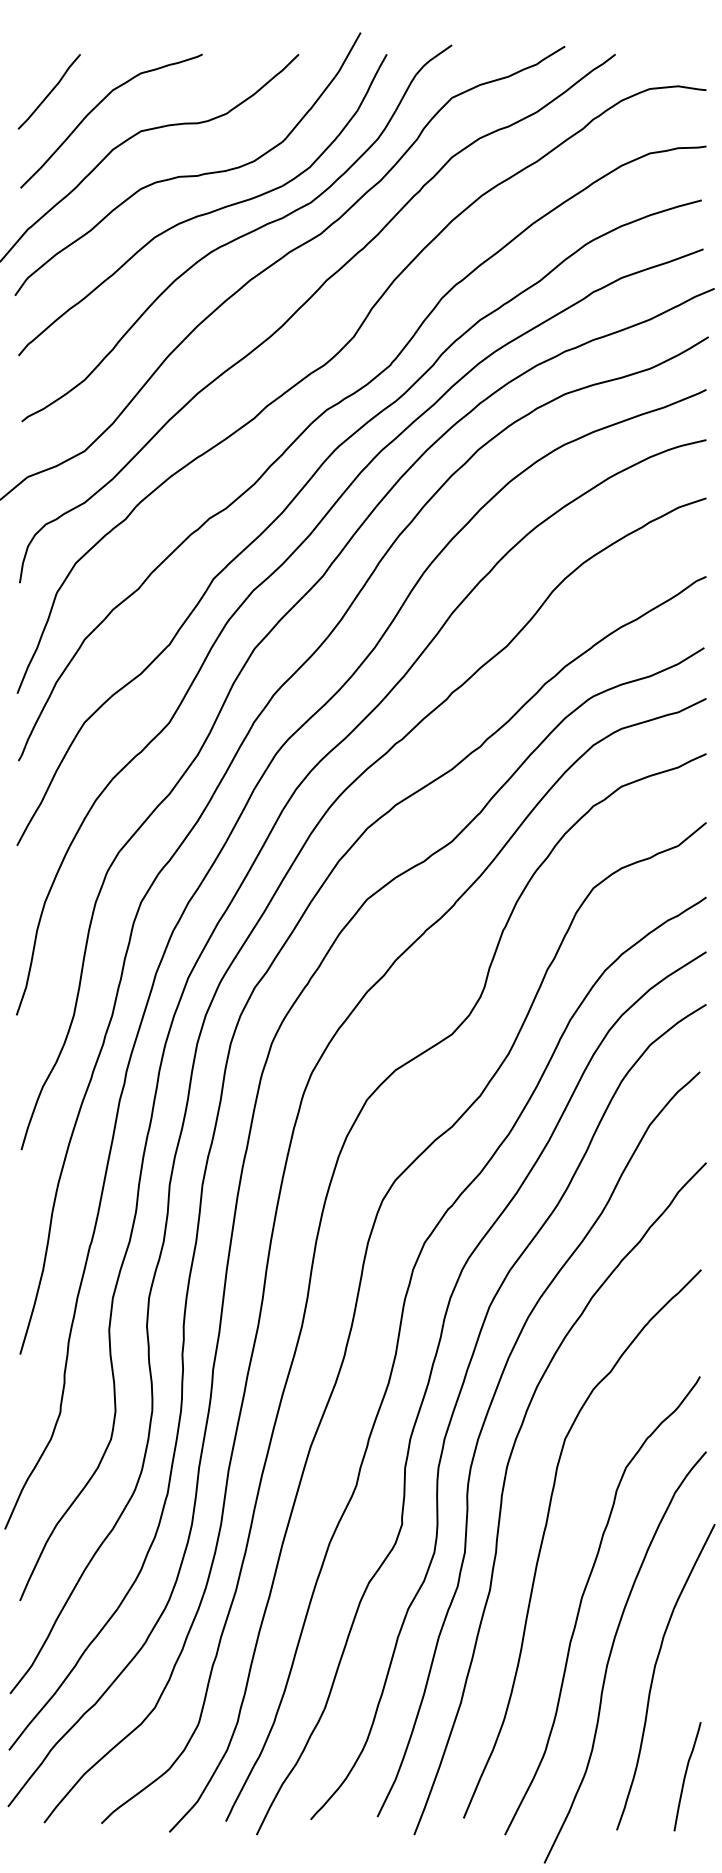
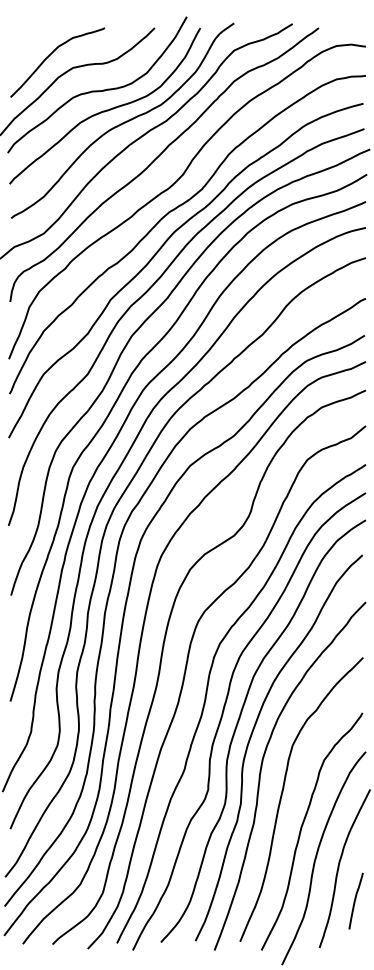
line: (49, 91) -> (25, 47), removed
curve: (686, 1775) -> (355, 900), moved

